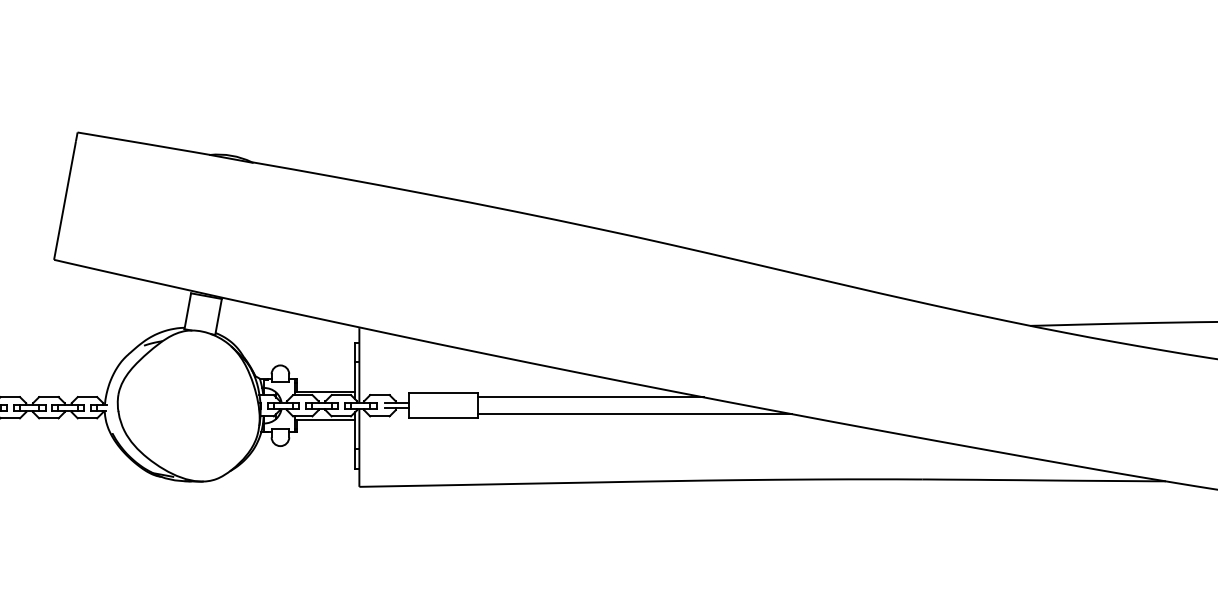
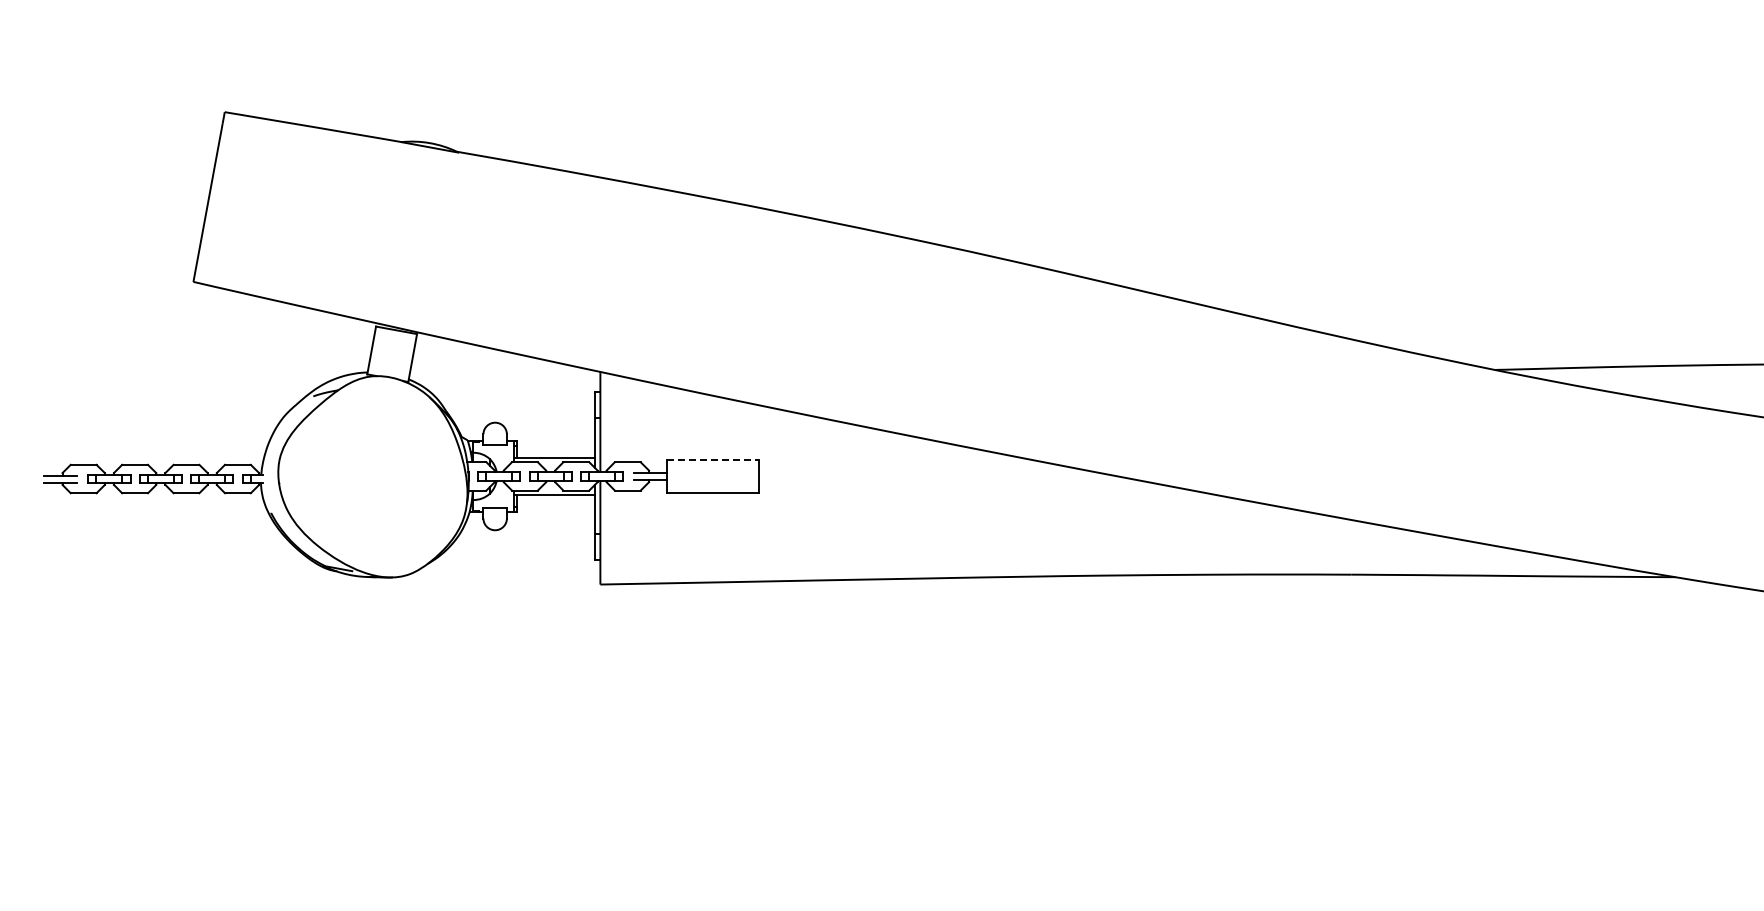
line: (443, 393) -> (712, 459), solid -> dashed
line: (590, 397) -> (908, 465), removed
line: (634, 414) -> (967, 487), removed

